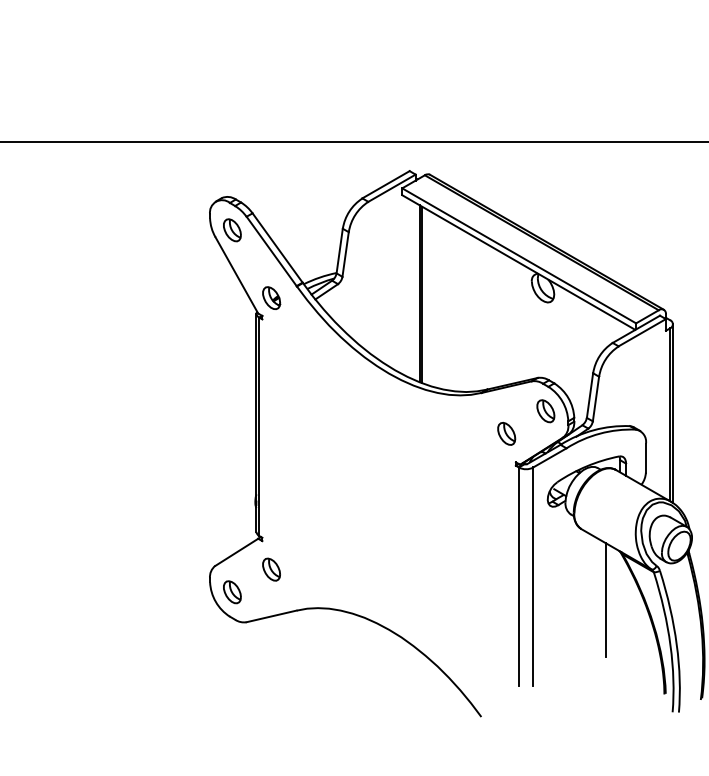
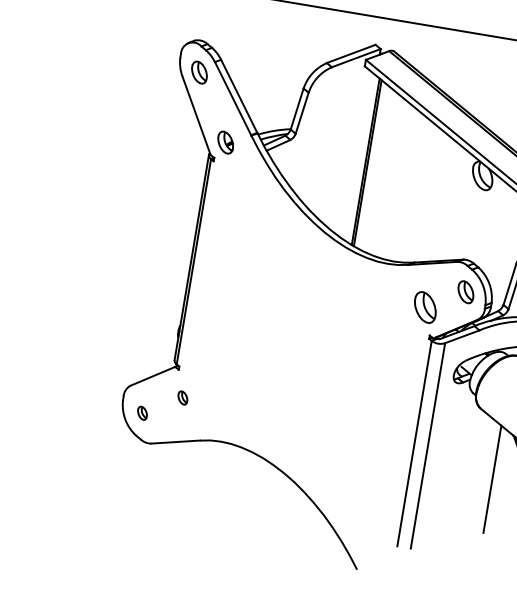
part: (506, 433) -> (425, 306), size x1.4
part: (271, 569) -> (182, 397), size x0.6
part: (232, 592) -> (142, 413), size x0.6

